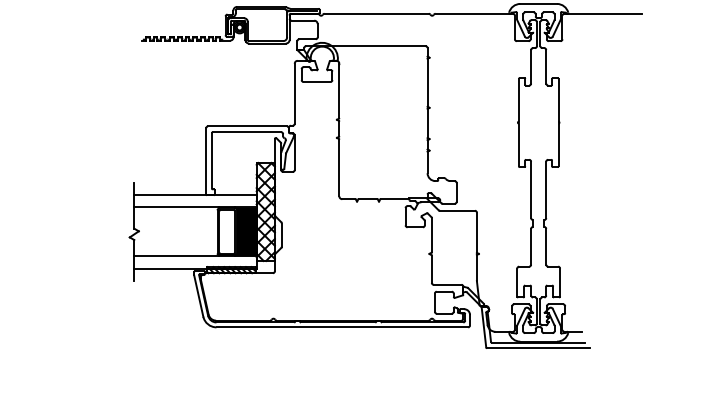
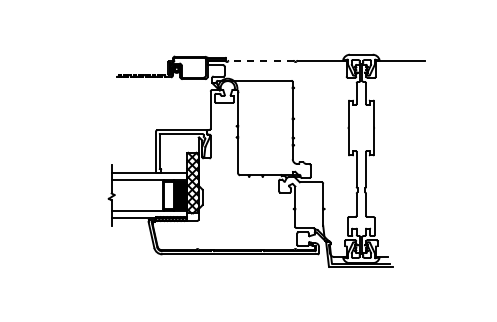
line: (375, 13) -> (260, 60), solid -> dashed

